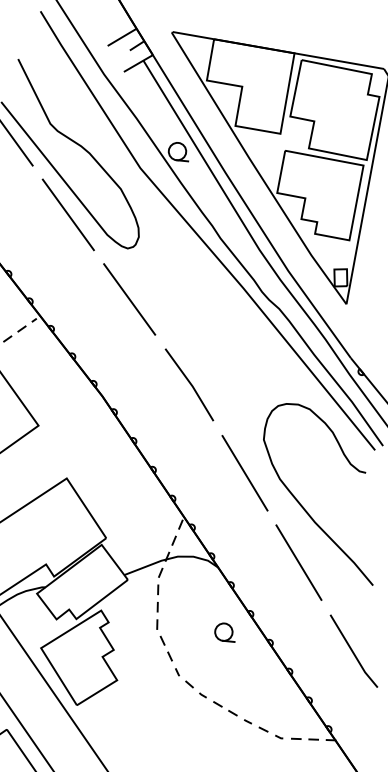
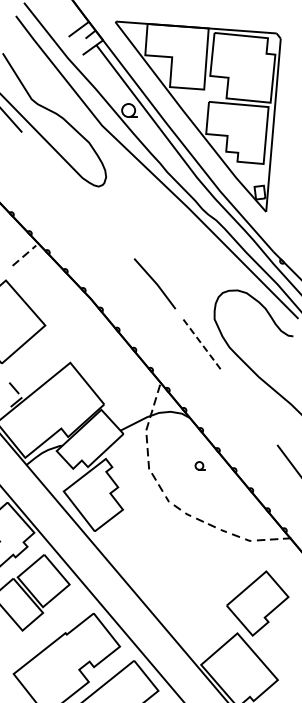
line: (67, 214) -> (51, 165), removed
line: (129, 299) -> (103, 224), removed
line: (245, 473) -> (203, 345), solid -> dashed
line: (298, 562) -> (249, 408), removed
part: (224, 631) -> (199, 465), size x0.6

